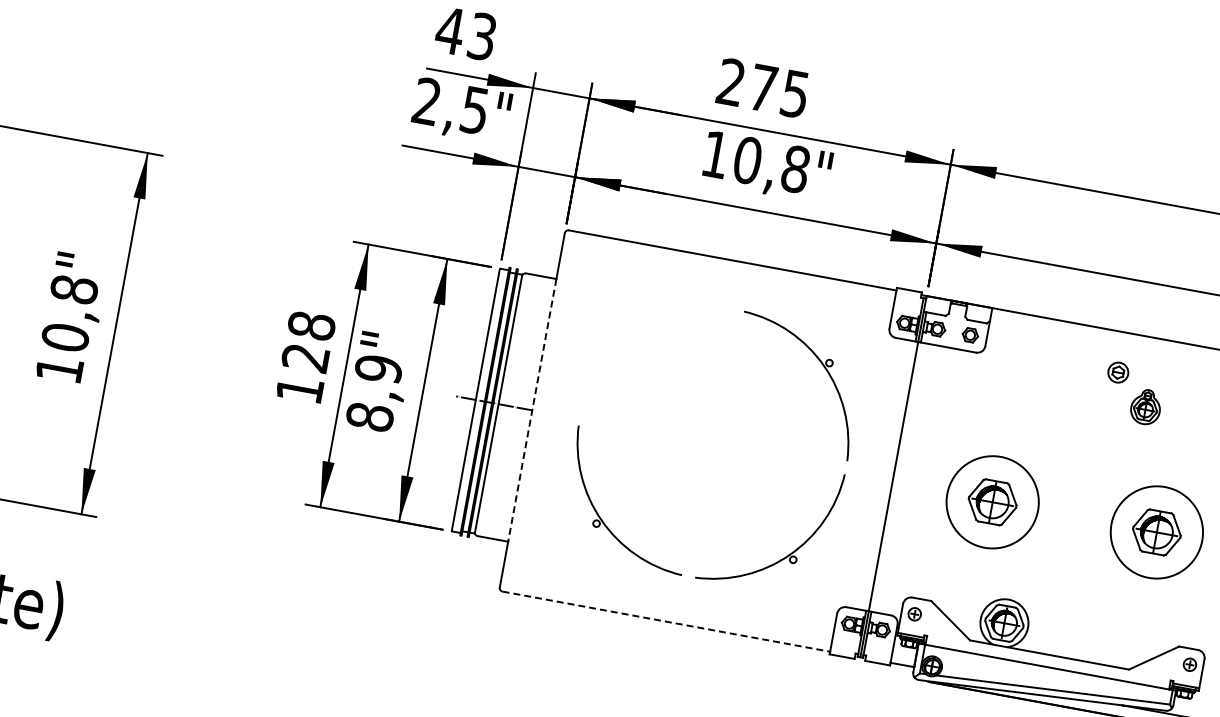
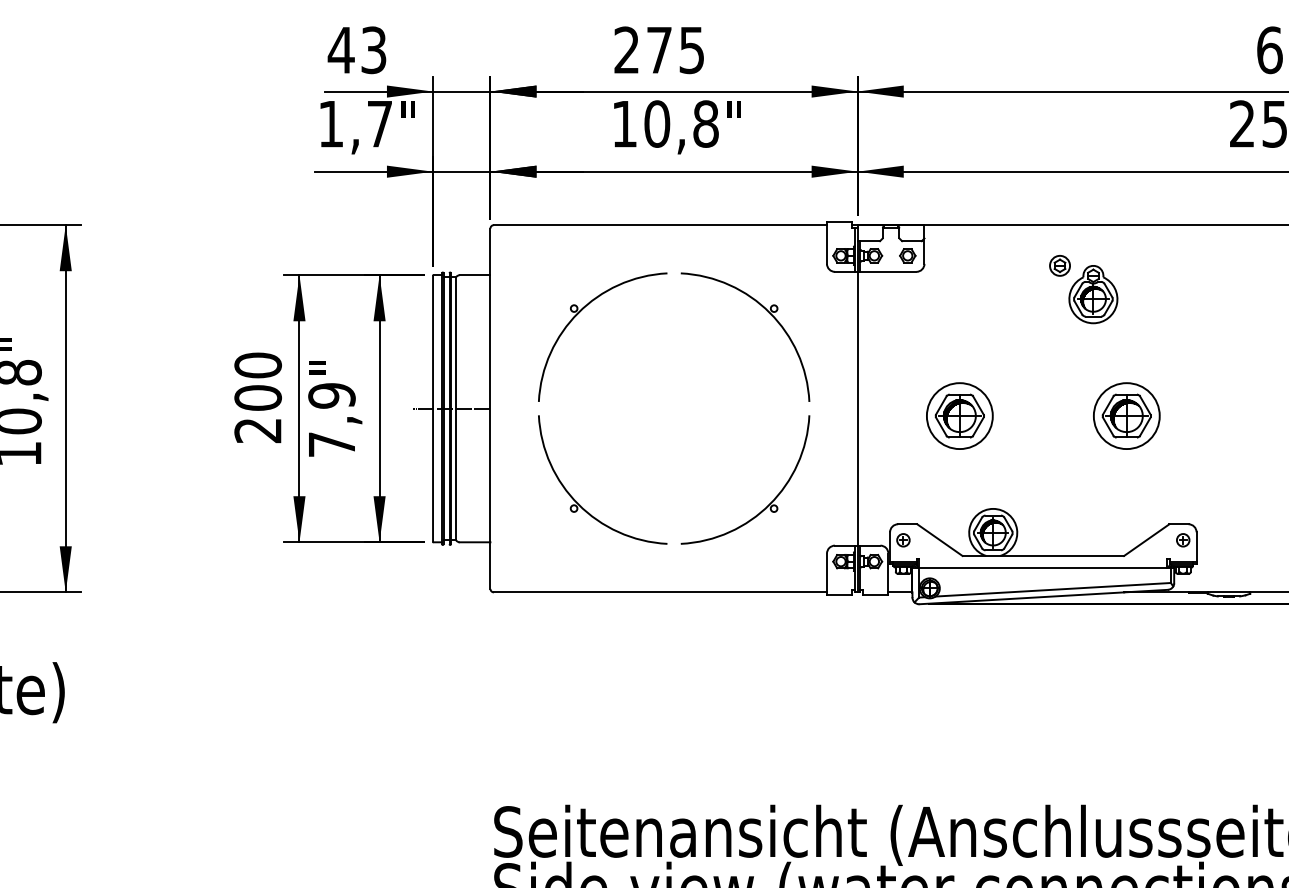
text: (450, 105) -> (354, 123), 2,5 -> 1,7
part: (637, 332) -> (579, 313), added
text: (305, 357) -> (257, 397), 128 -> 200
part: (1146, 406) -> (1093, 294), size x1.67
line: (532, 410) -> (490, 408), dashed -> solid
text: (369, 416) -> (331, 444), 8,9 -> 7,9
circle: (992, 502) -> (959, 416), size x0.71
circle: (1156, 532) -> (1126, 416), size x0.71
line: (666, 621) -> (660, 592), dashed -> solid

